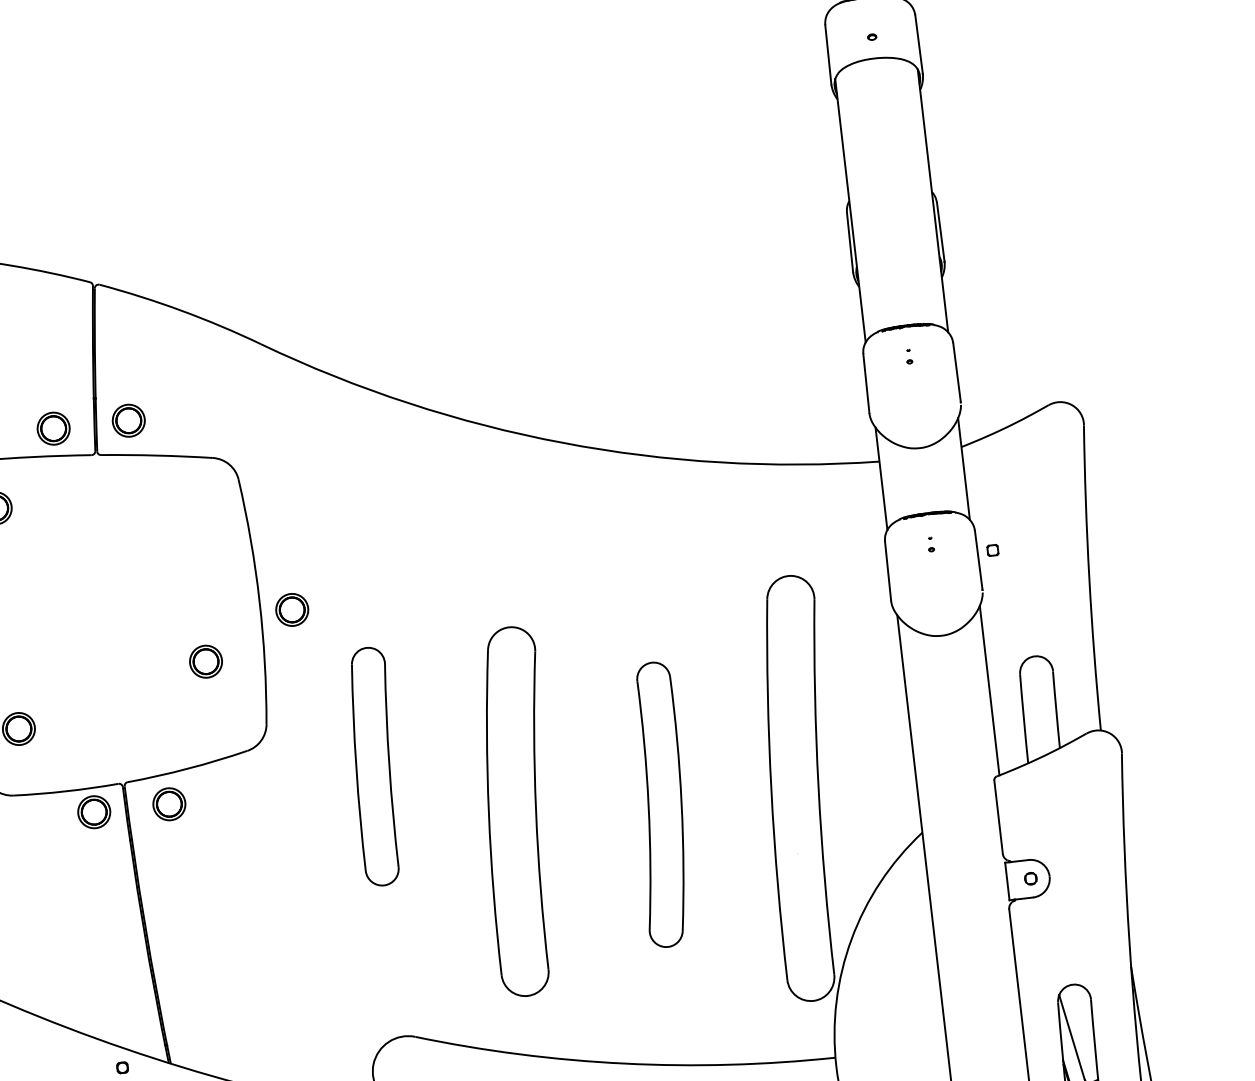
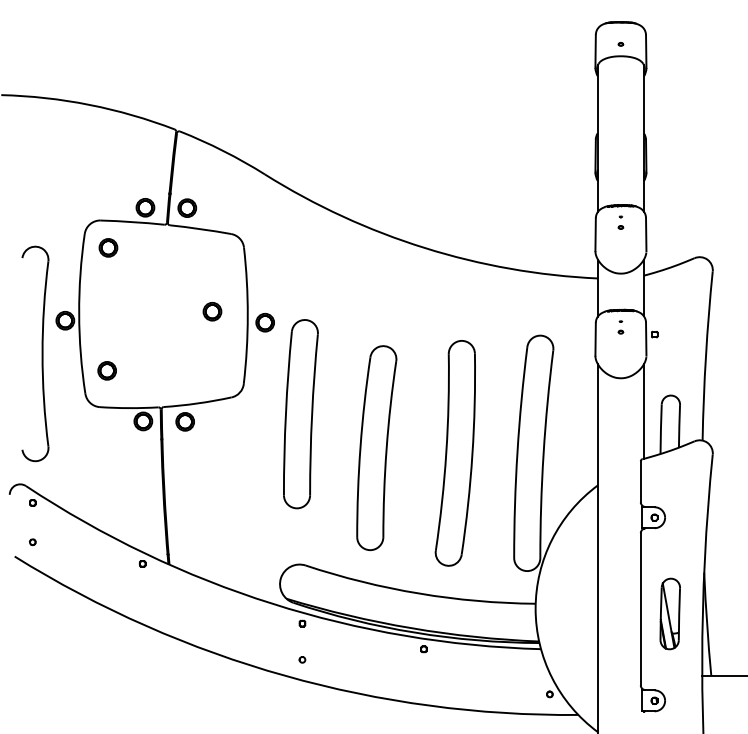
part: (908, 356) -> (620, 222), size x1.67
part: (930, 544) -> (620, 327), size x1.67
part: (206, 661) -> (212, 311), moved
part: (374, 767) -> (300, 414), size x1.43
part: (658, 805) -> (454, 453), size x1.43

